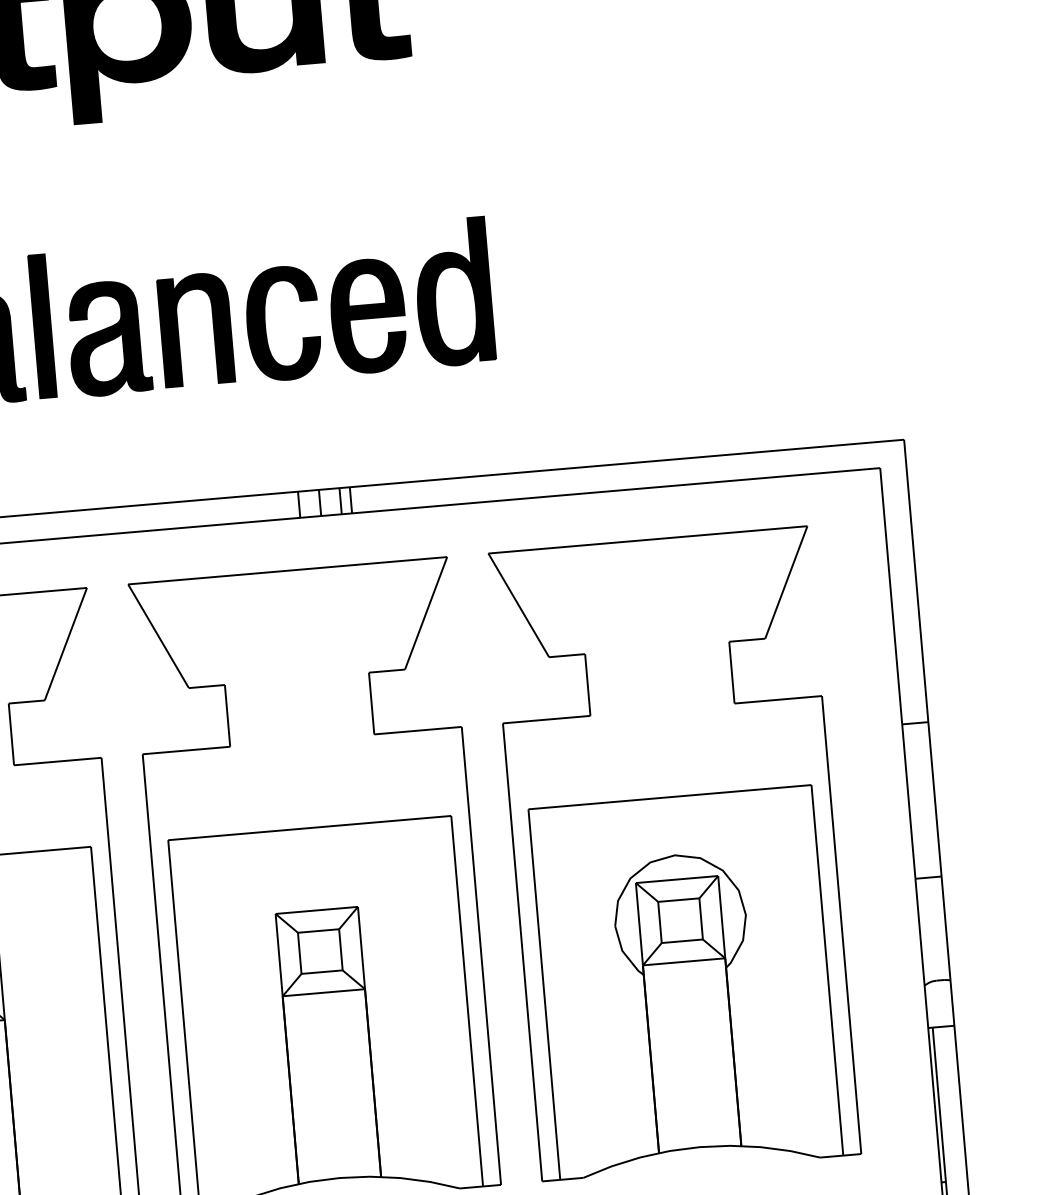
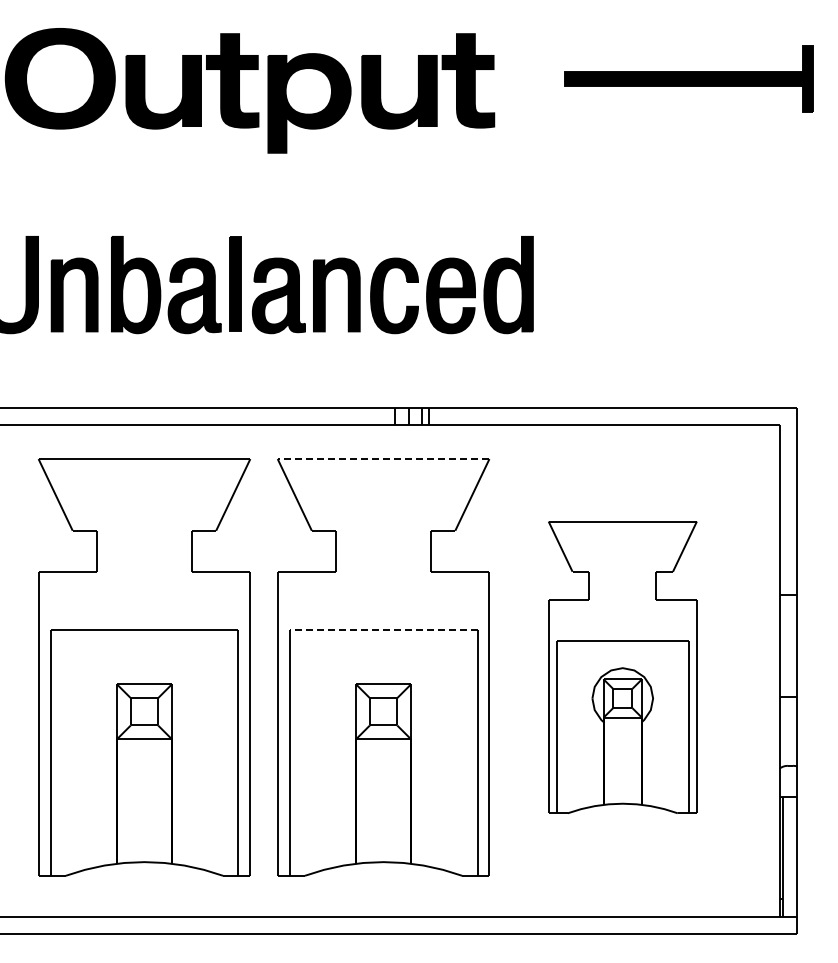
line: (287, 571) -> (383, 459), solid -> dashed
line: (309, 827) -> (383, 629), solid -> dashed
part: (674, 853) -> (622, 667), size x0.7

